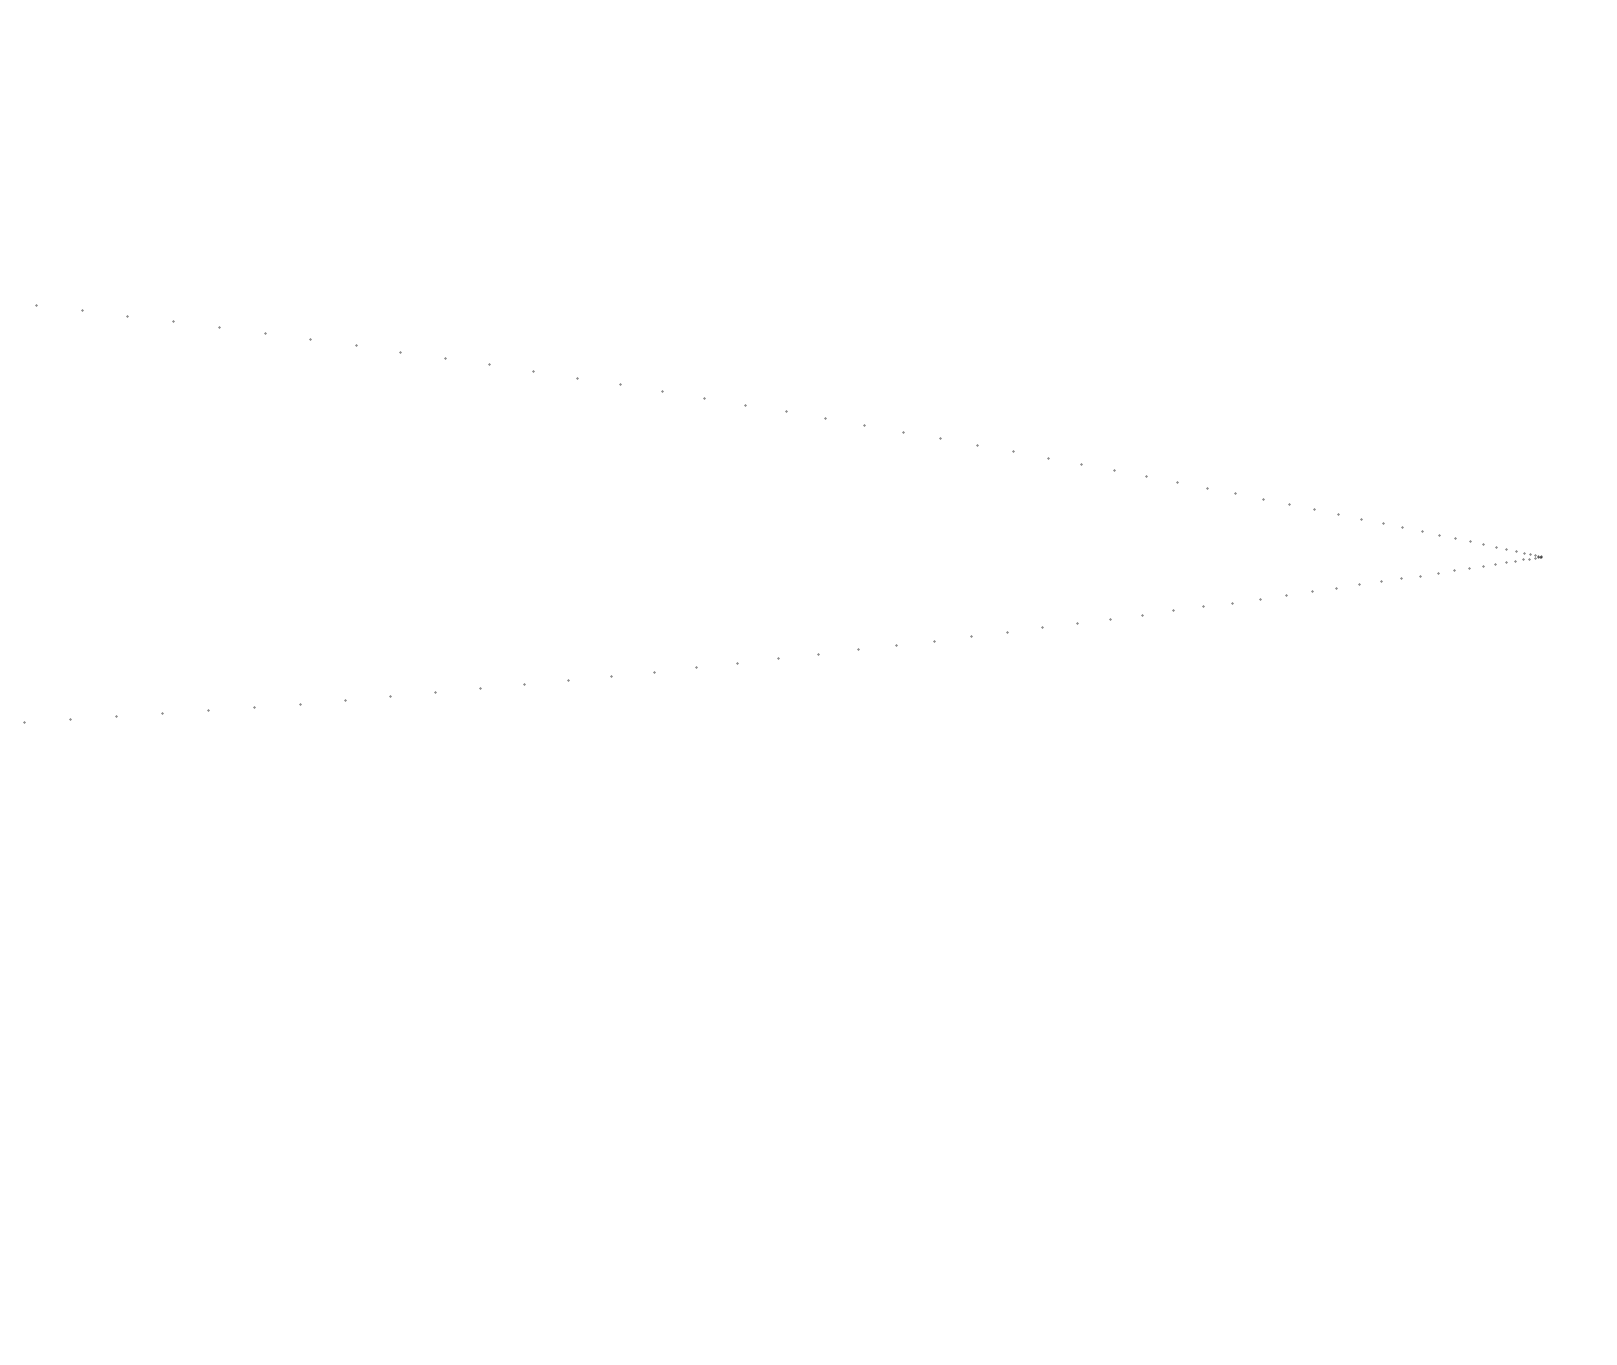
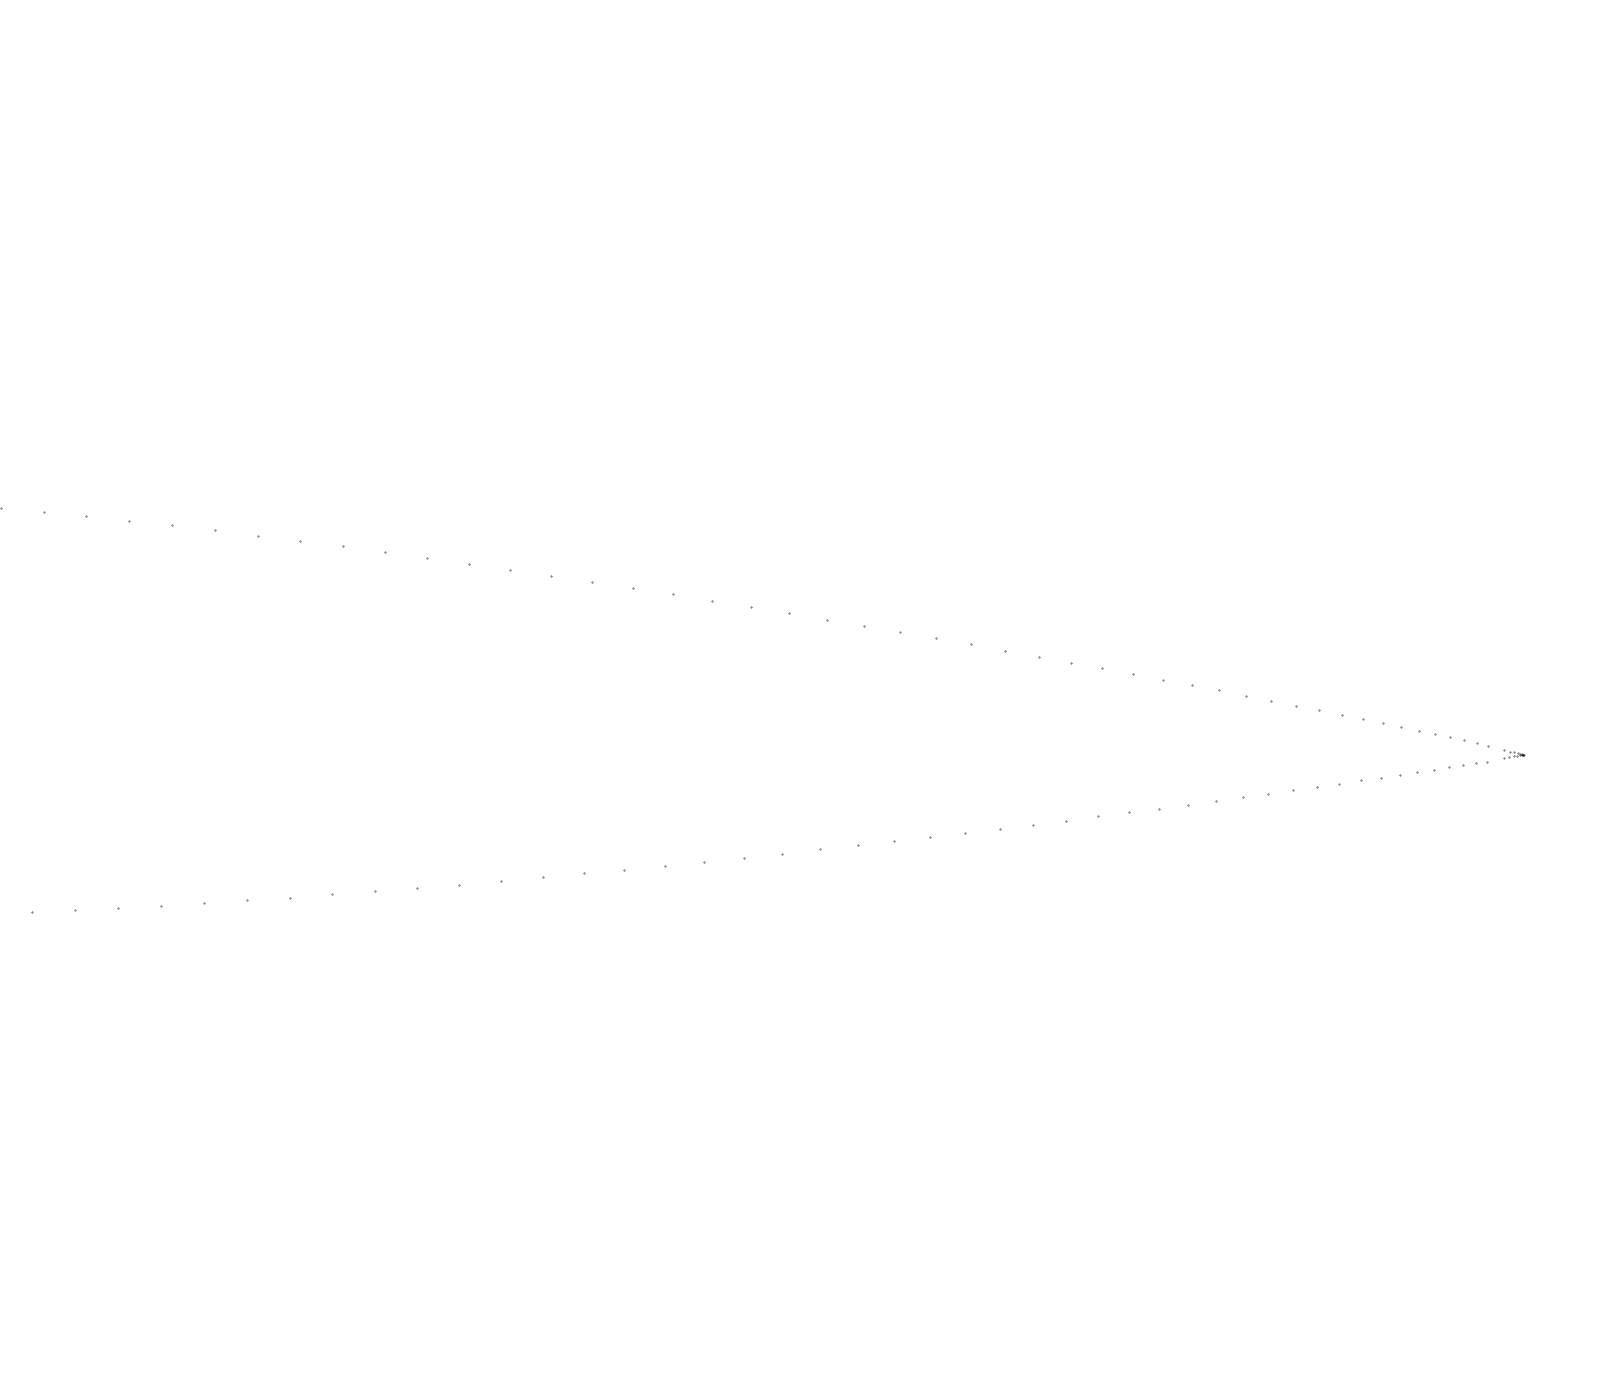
part: (1523, 556) -> (1513, 754), size x0.6

